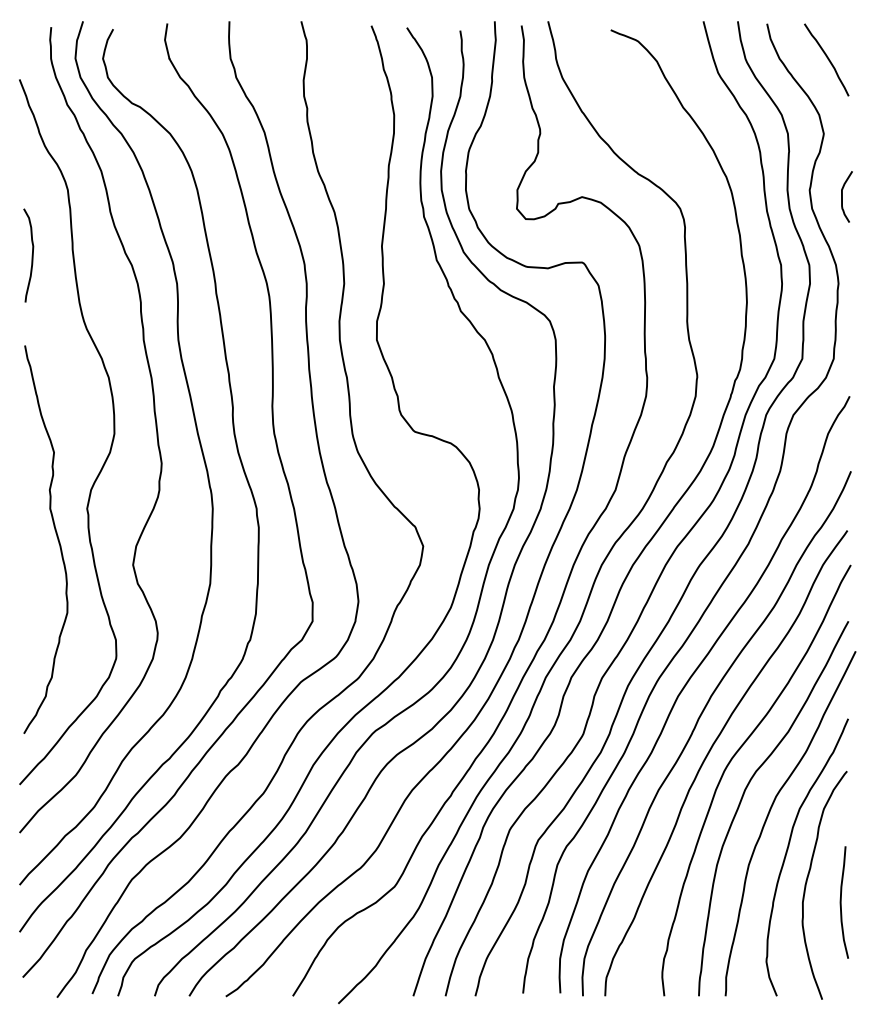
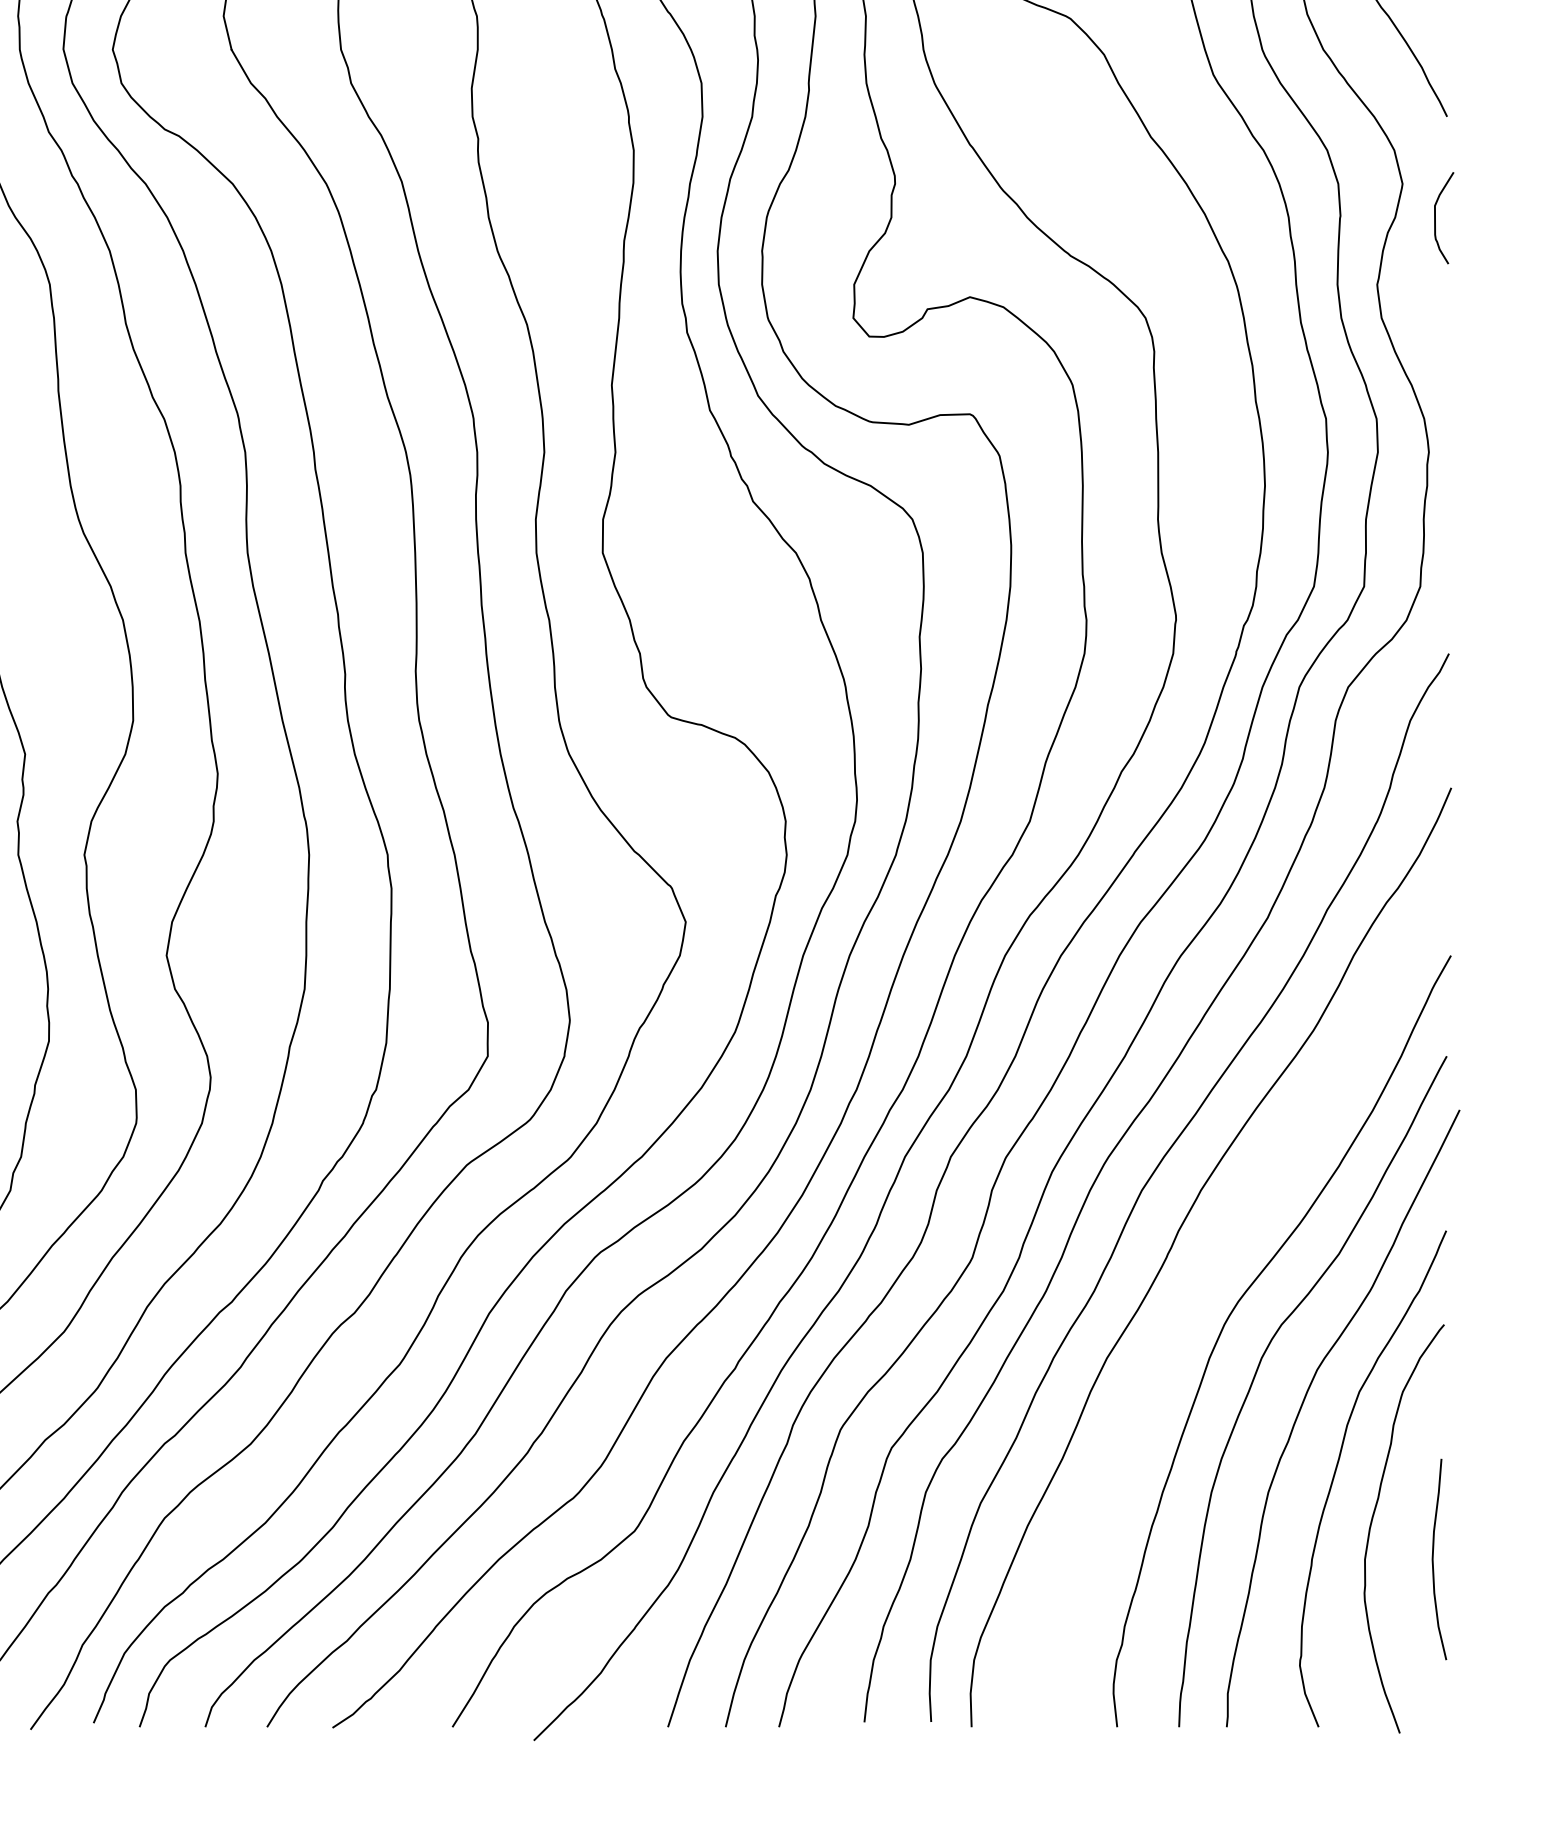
curve: (842, 196) -> (1435, 217), moved
curve: (708, 755) -> (1196, 1296), removed

